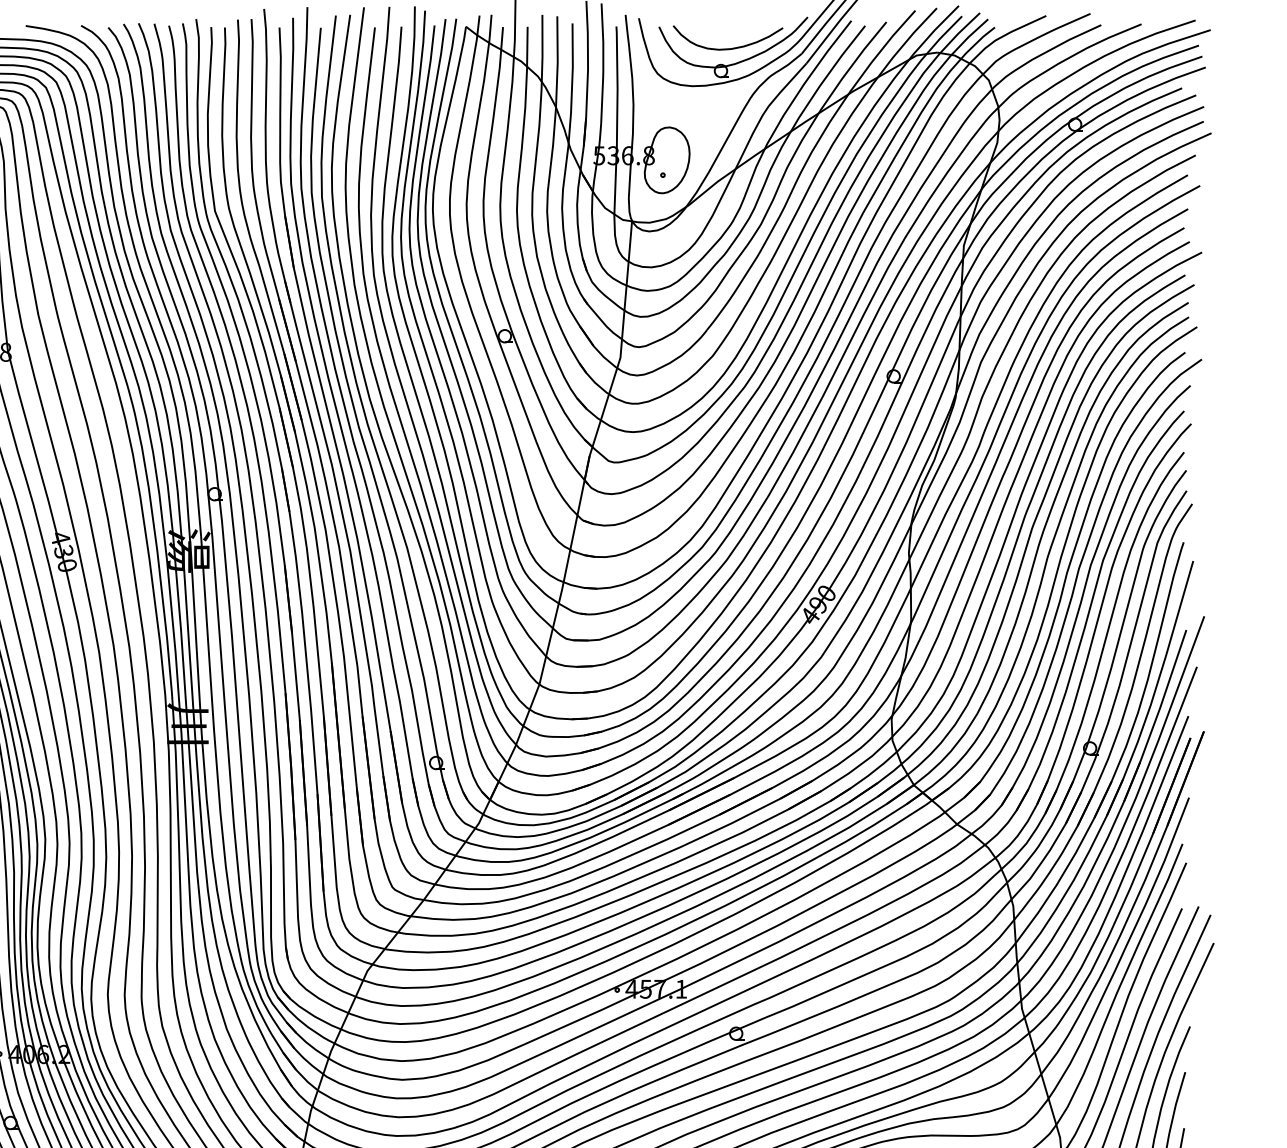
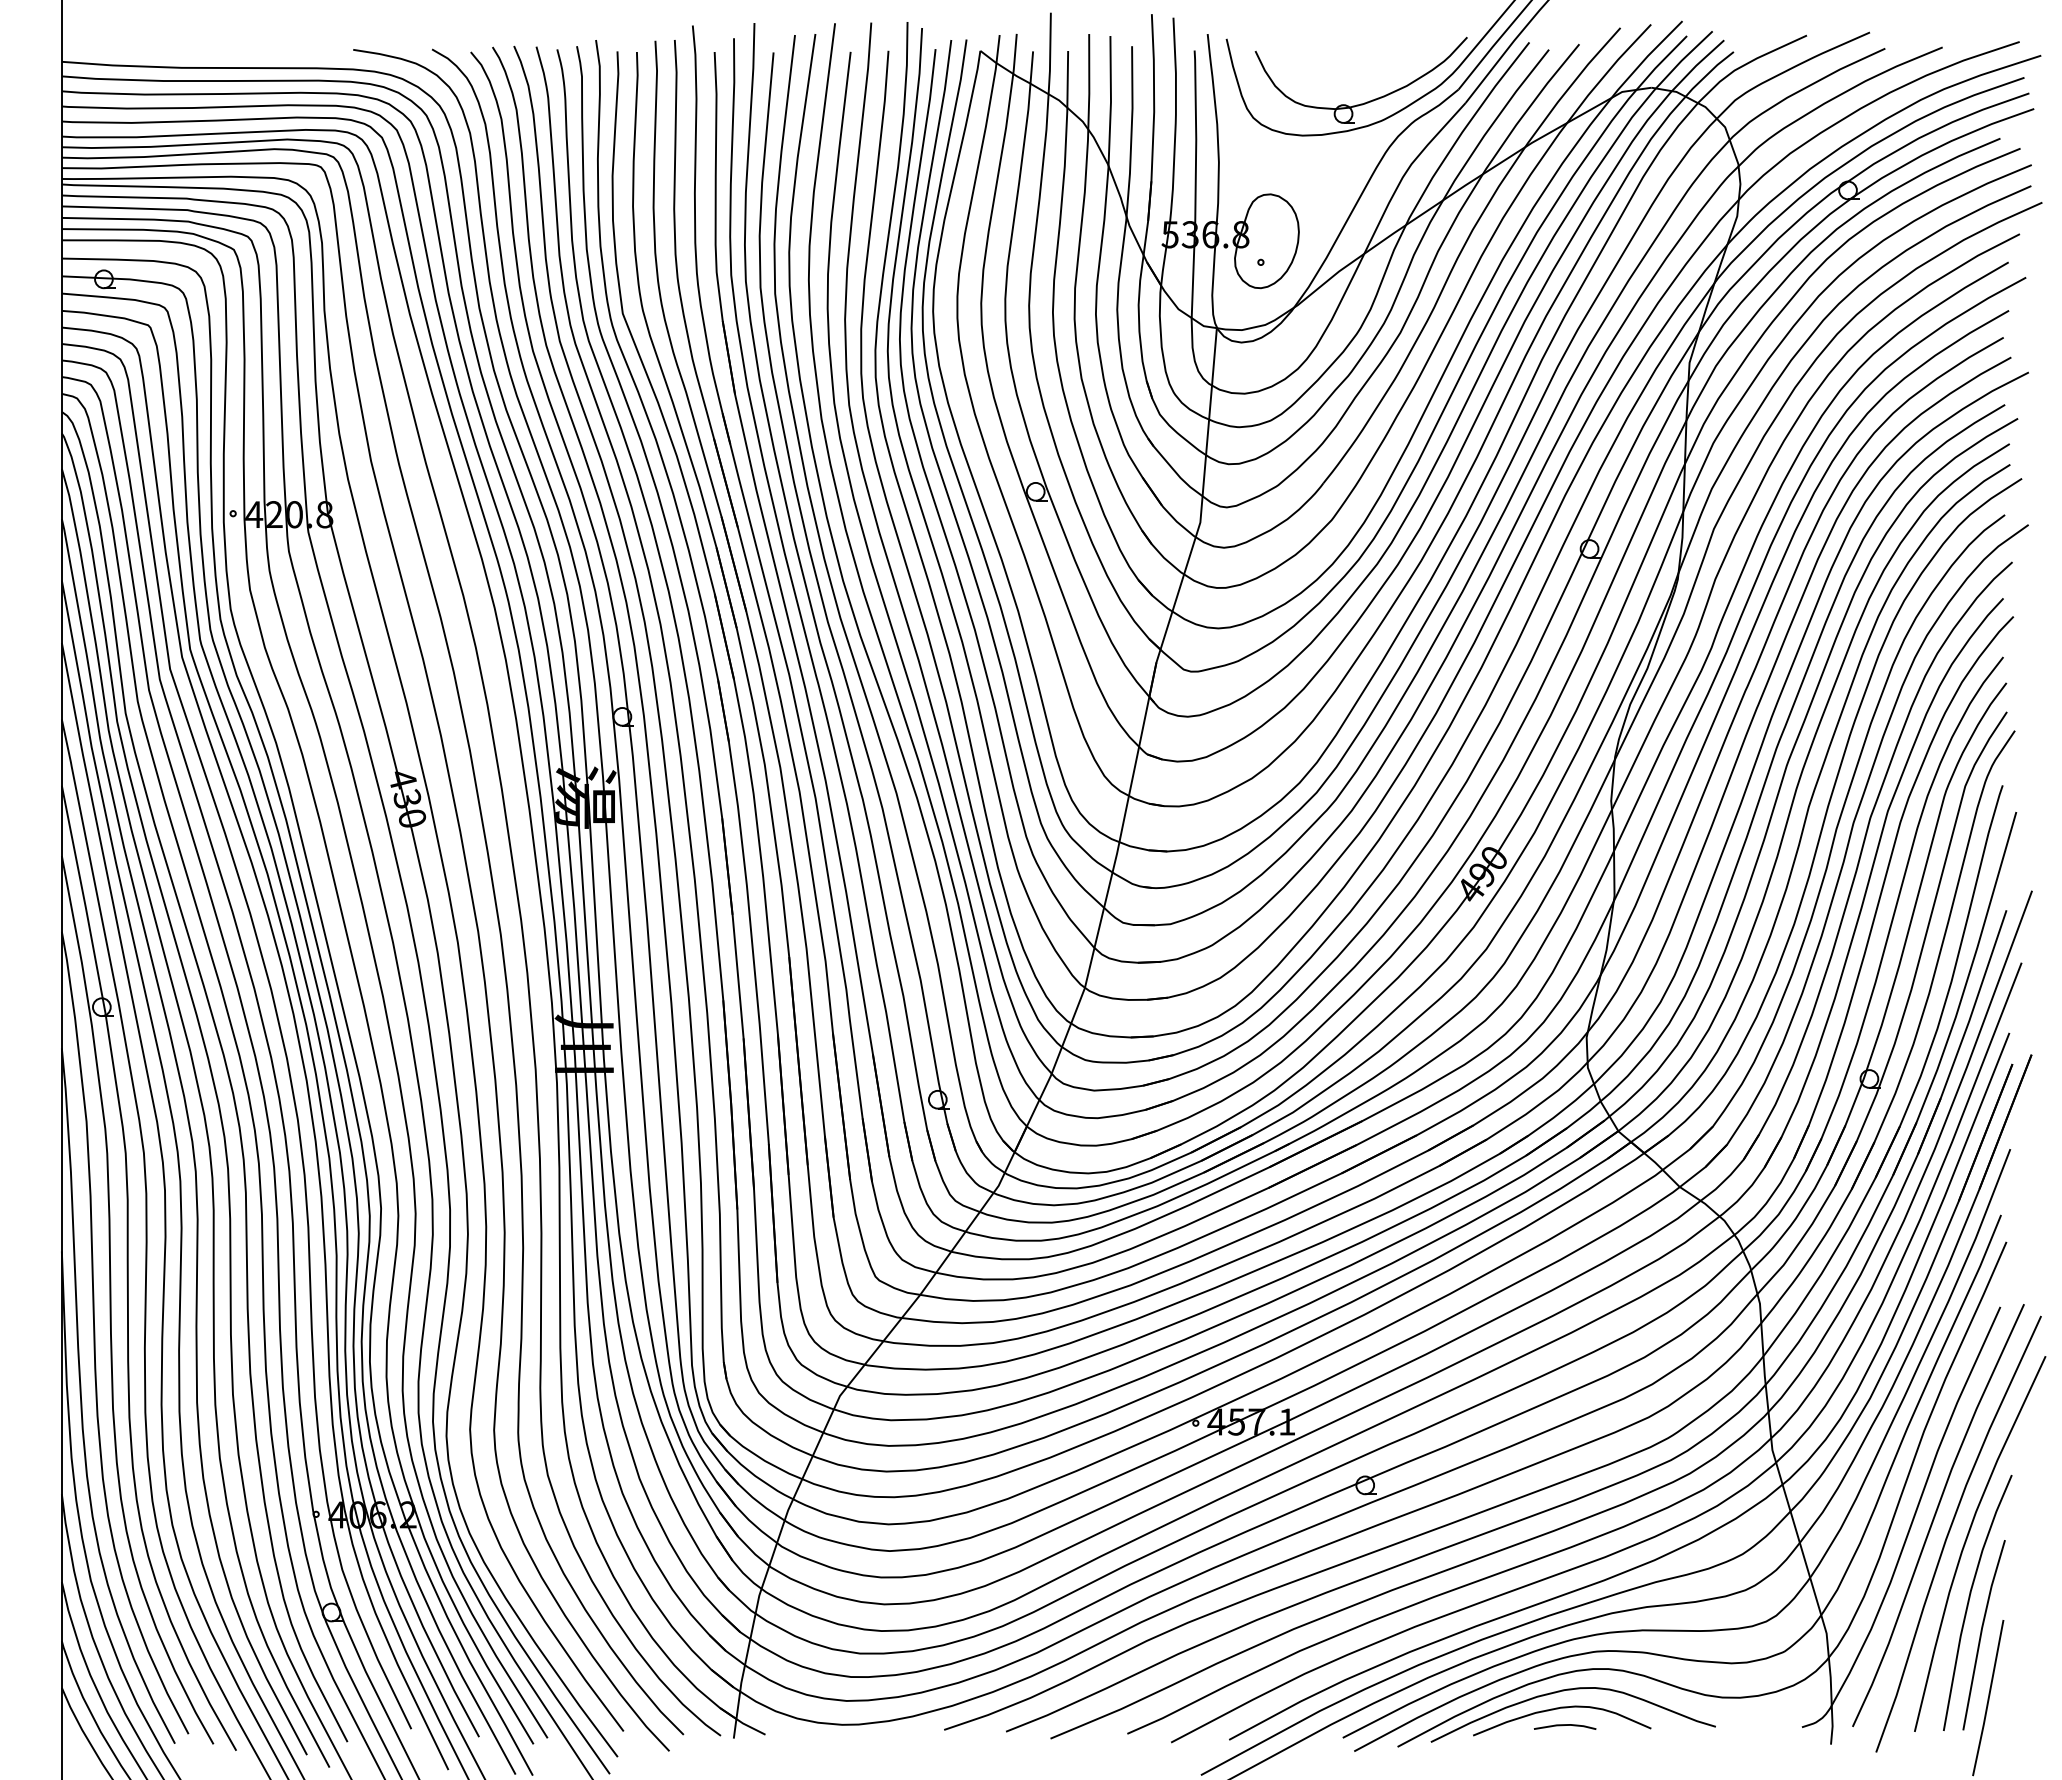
curve: (730, 48) -> (1356, 81), removed

